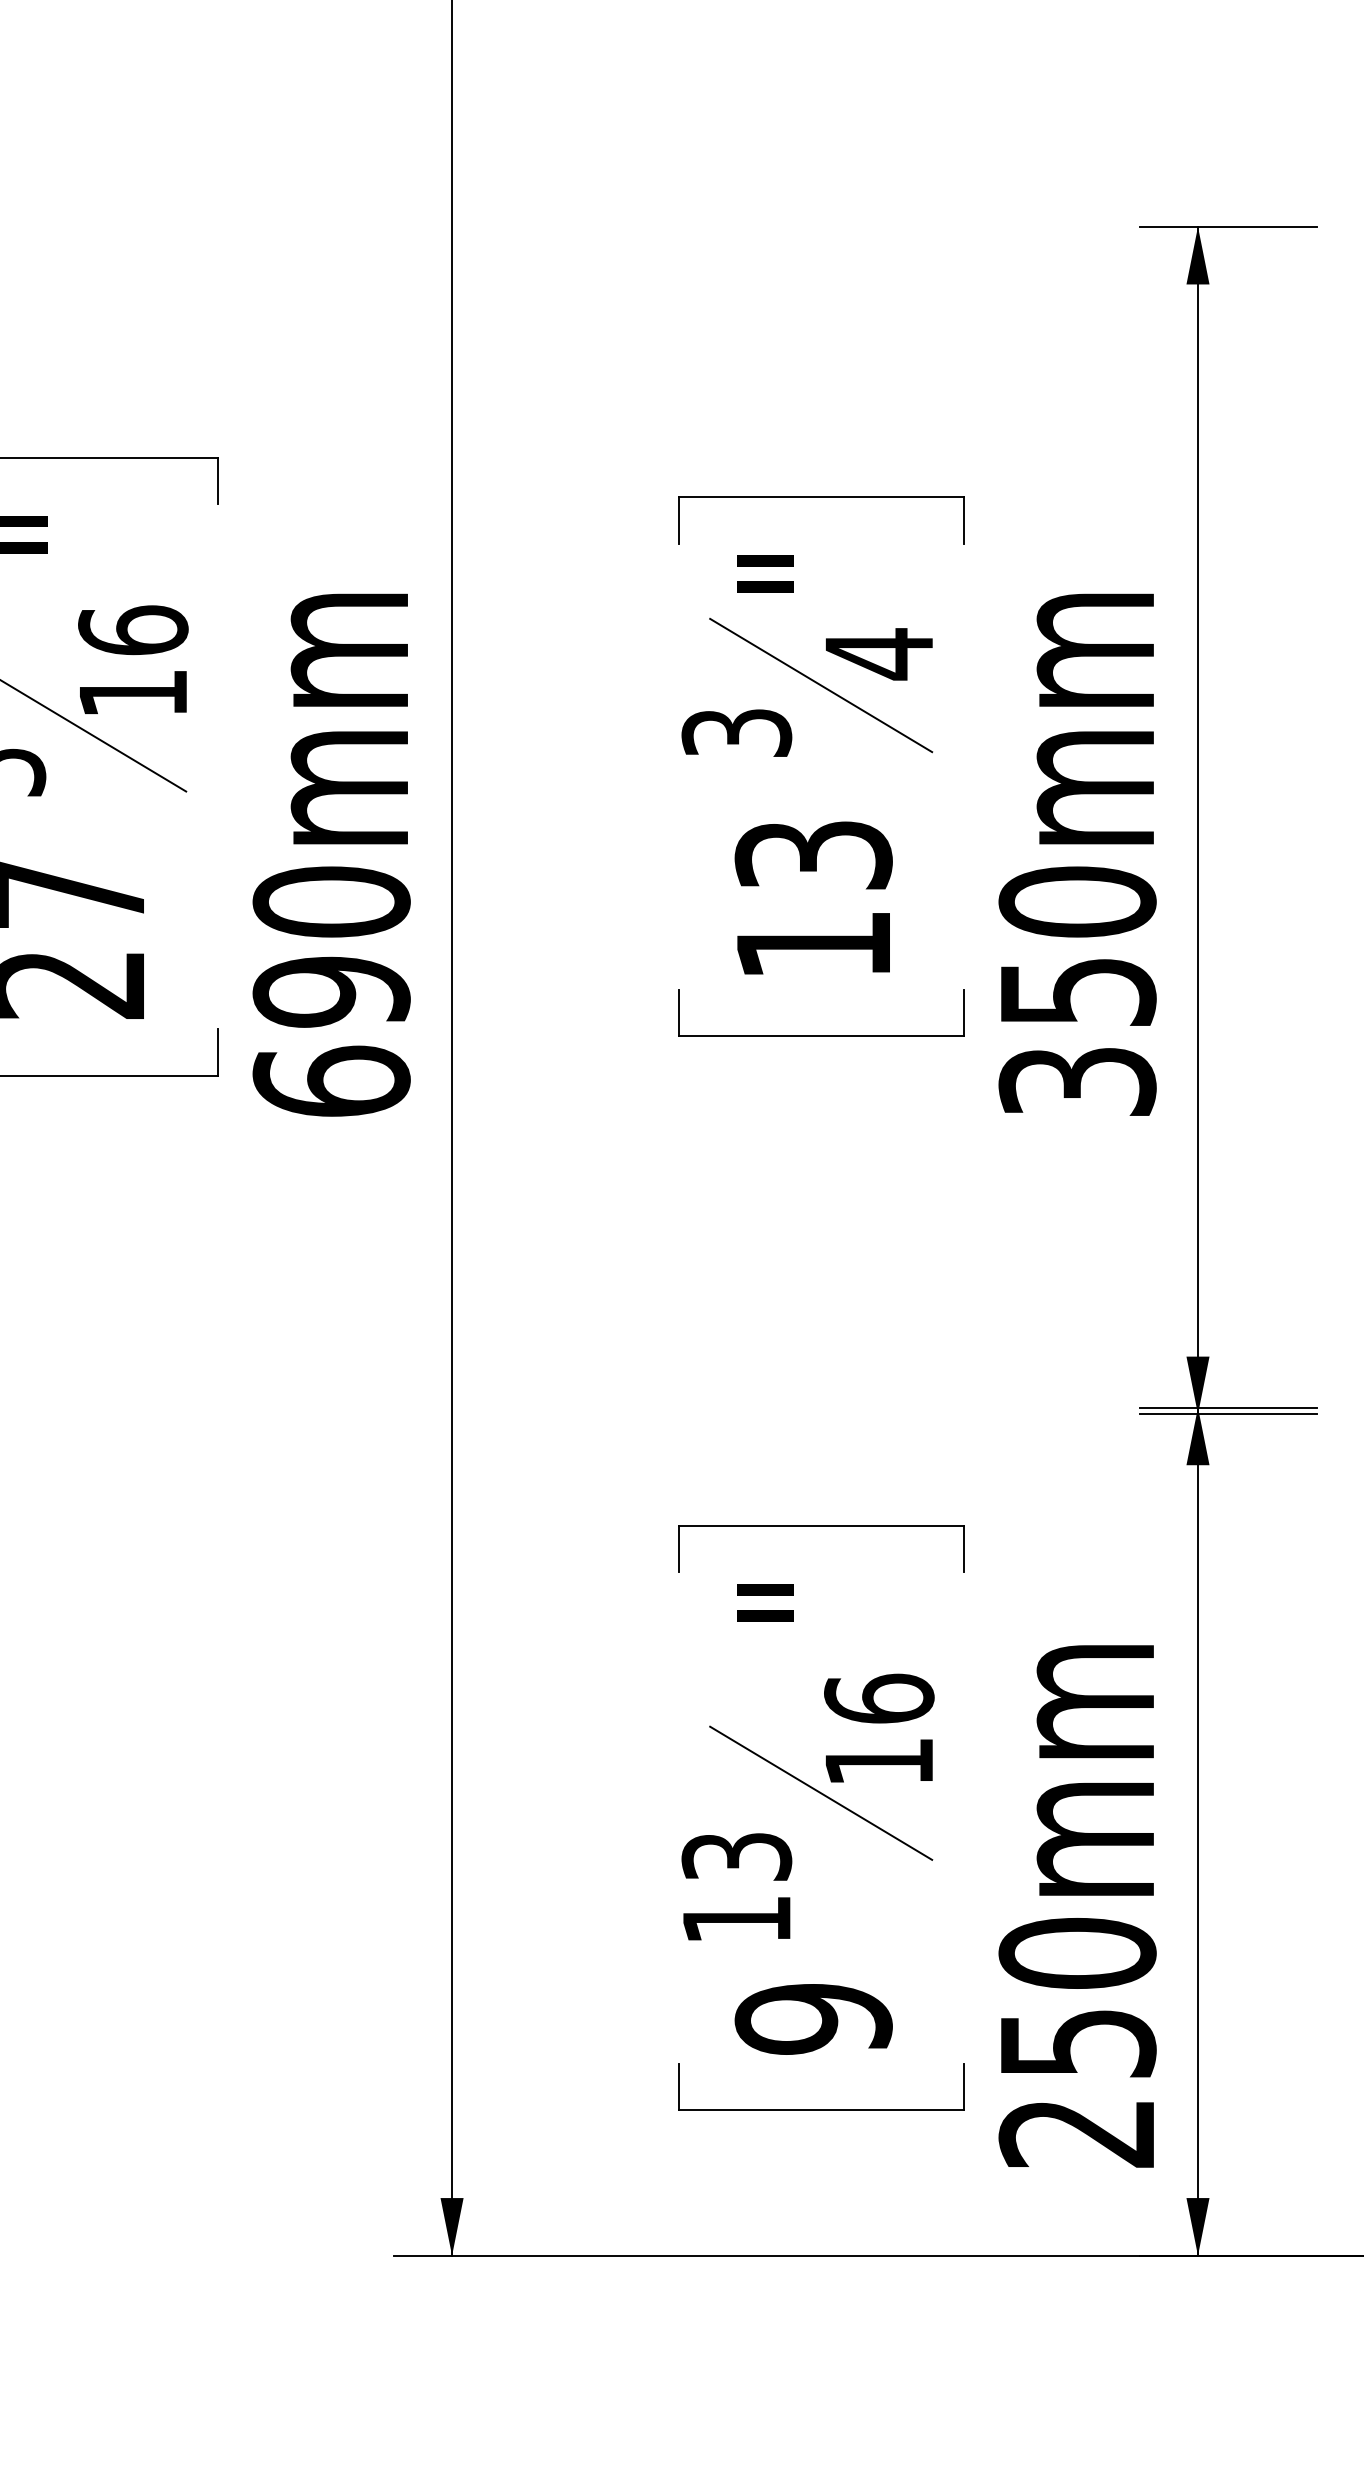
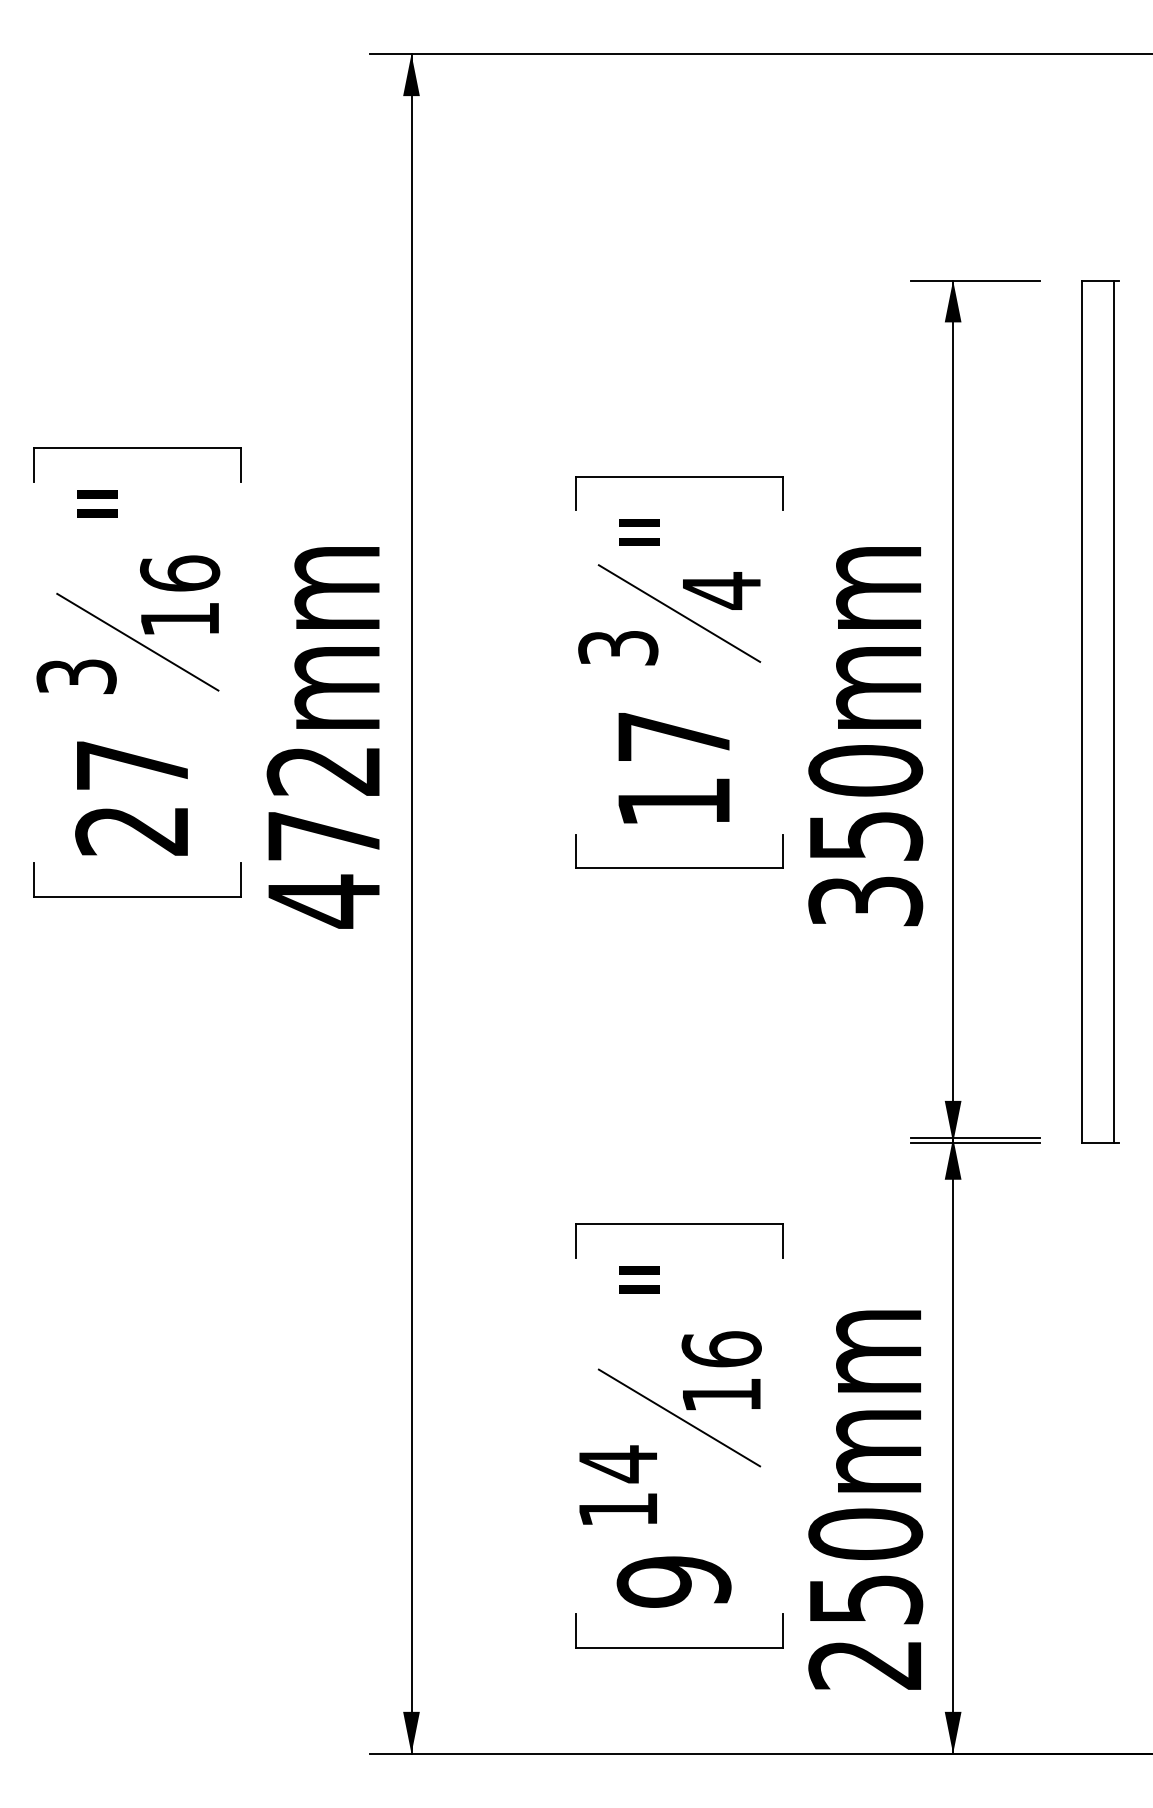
text: (812, 854) -> (673, 736), 13 -> 17
text: (330, 992) -> (323, 836), 690mm -> 472mm
text: (737, 1857) -> (618, 1464), 13 -> 14

